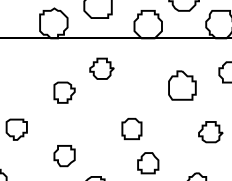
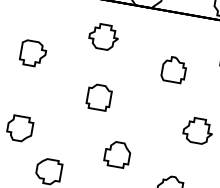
part: (101, 68) -> (103, 36), moved
part: (181, 85) -> (173, 69), size x0.71
part: (131, 129) -> (98, 97), moved

